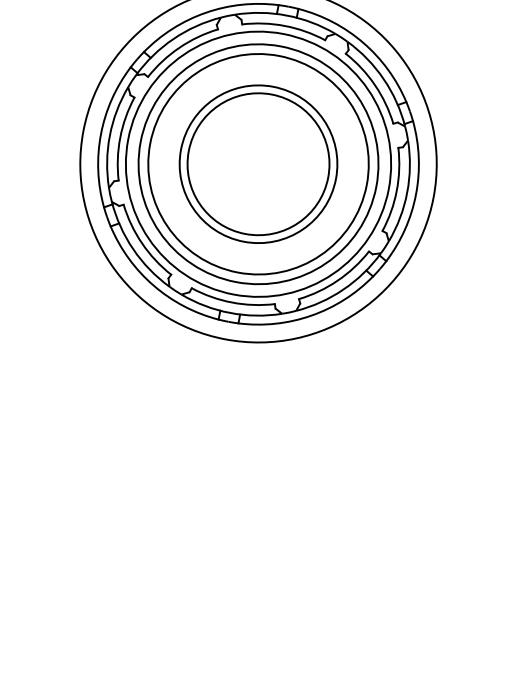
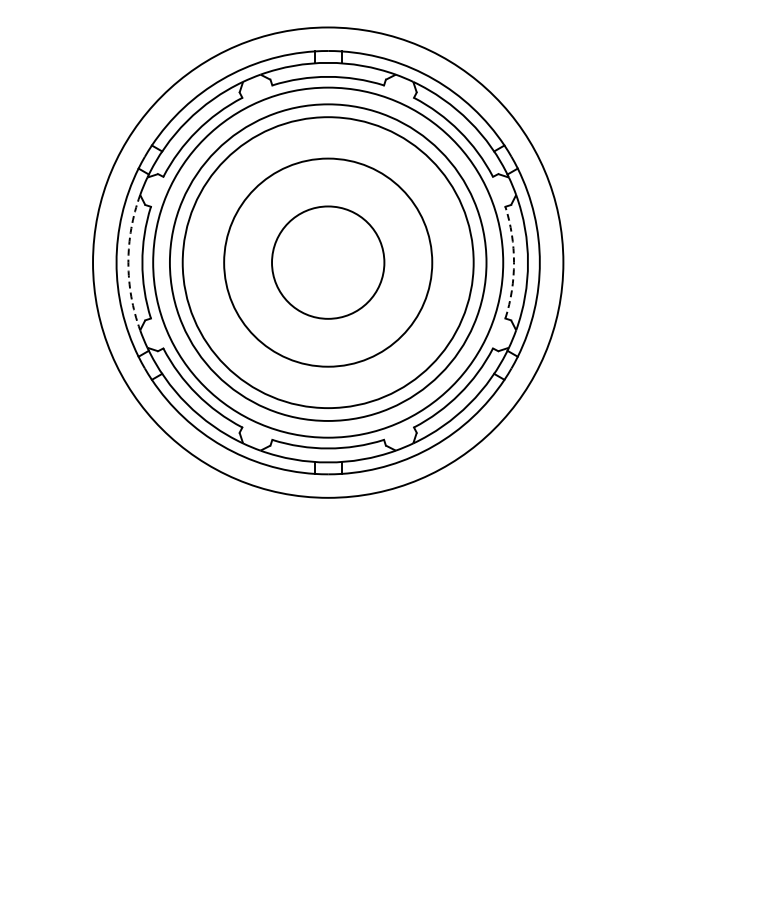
arc: (109, 135) -> (128, 262), solid -> dashed
circle: (258, 164) -> (327, 262), size x0.6
arc: (397, 190) -> (514, 262), solid -> dashed

